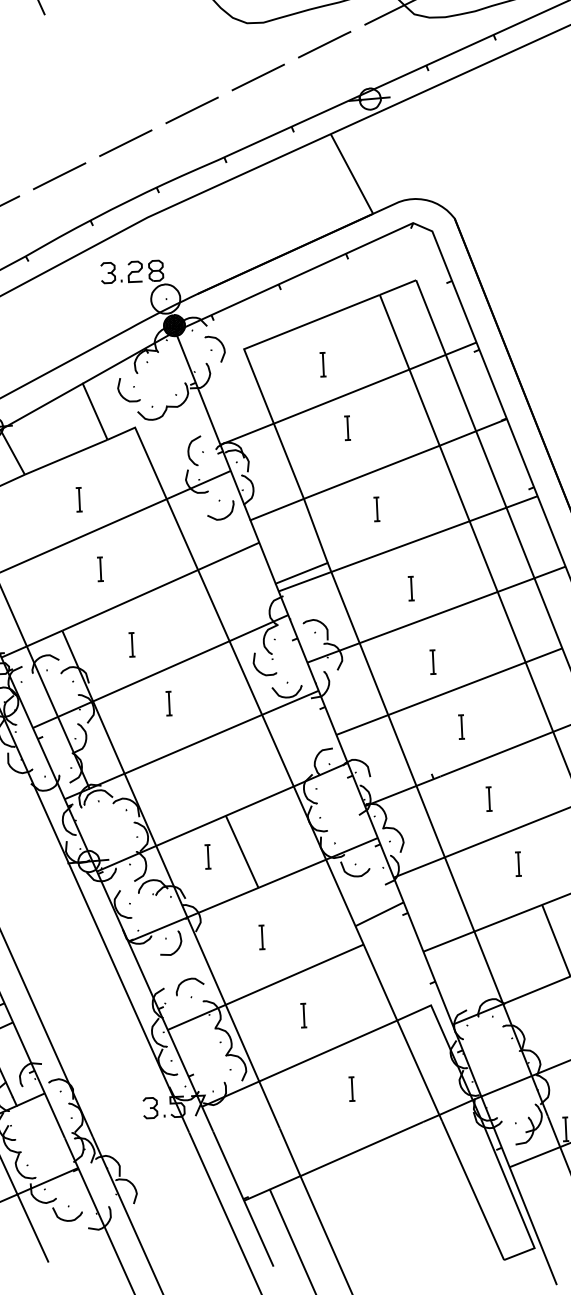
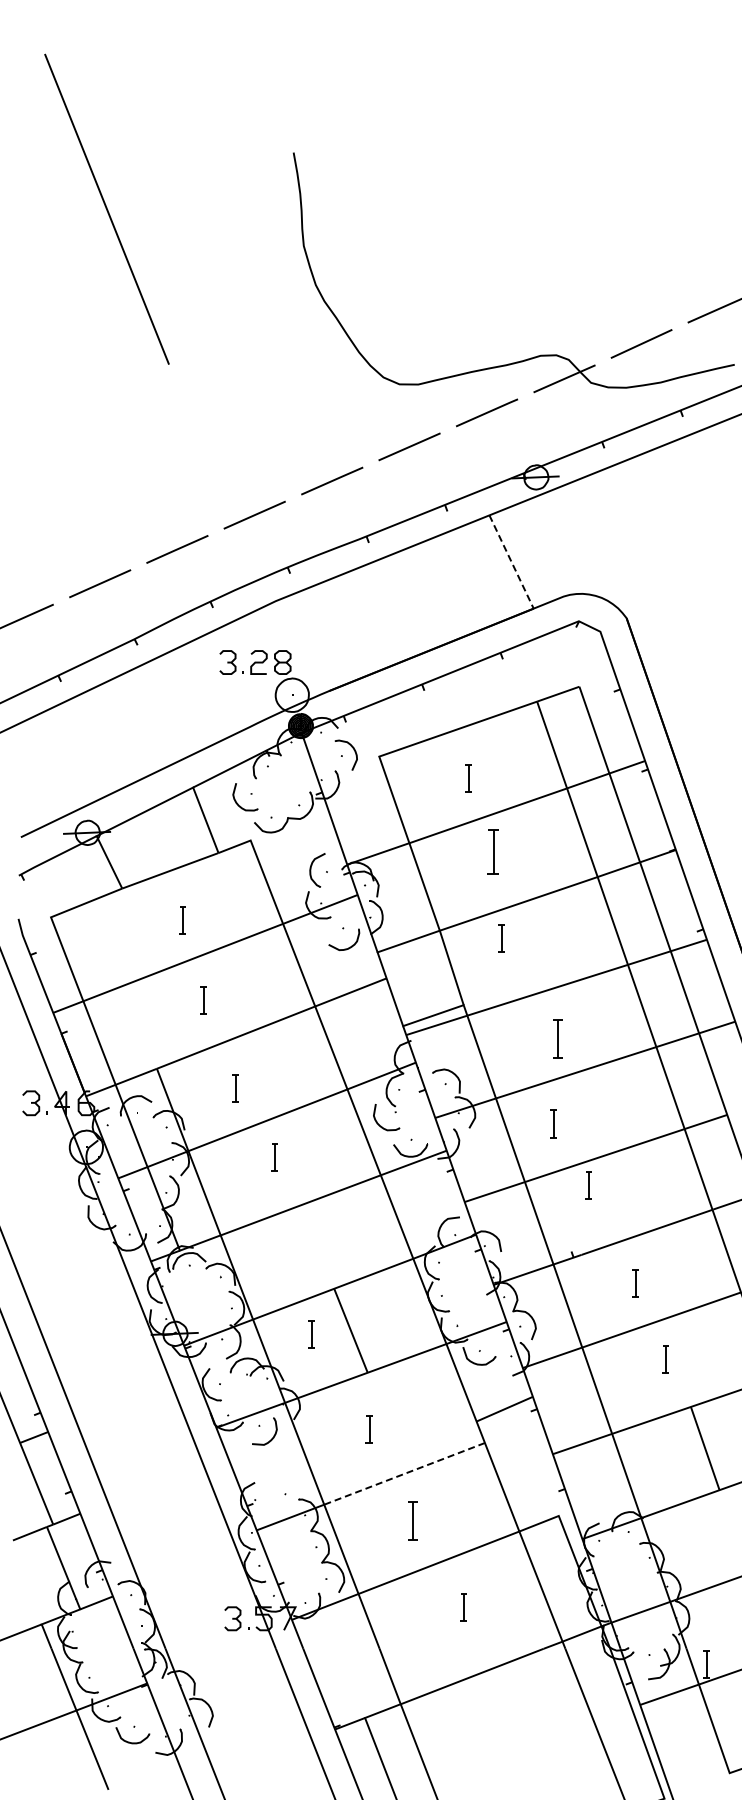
line: (351, 174) -> (511, 562), solid -> dashed
part: (347, 428) -> (493, 852), size x1.6
part: (376, 509) -> (501, 938), moved
part: (411, 588) -> (557, 1038), size x1.4
part: (432, 661) -> (553, 1123), moved
part: (461, 727) -> (588, 1185), moved
line: (294, 974) -> (404, 1473), solid -> dashed
part: (189, 980) -> (284, 1474), removed
part: (303, 1016) -> (412, 1521), size x1.4

